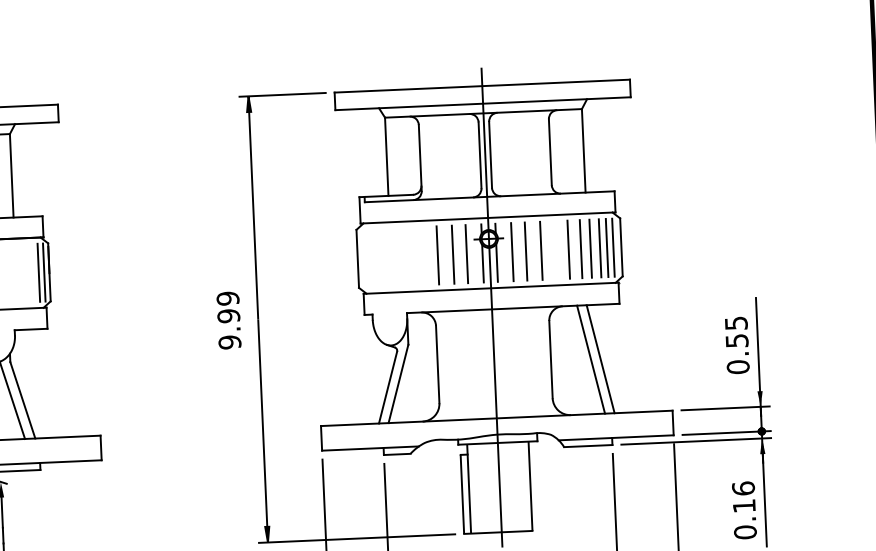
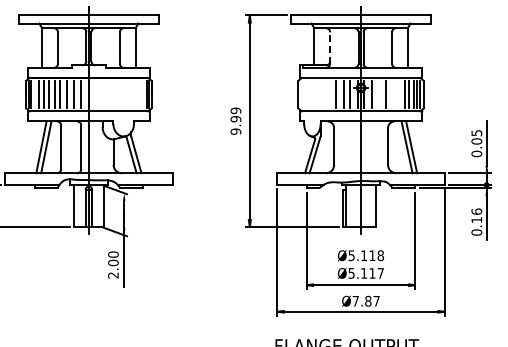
line: (421, 158) -> (330, 48), solid -> dashed
line: (568, 249) -> (398, 94), removed
line: (526, 251) -> (378, 94), removed
text: (736, 340) -> (476, 141), 0.55 -> 0.05

